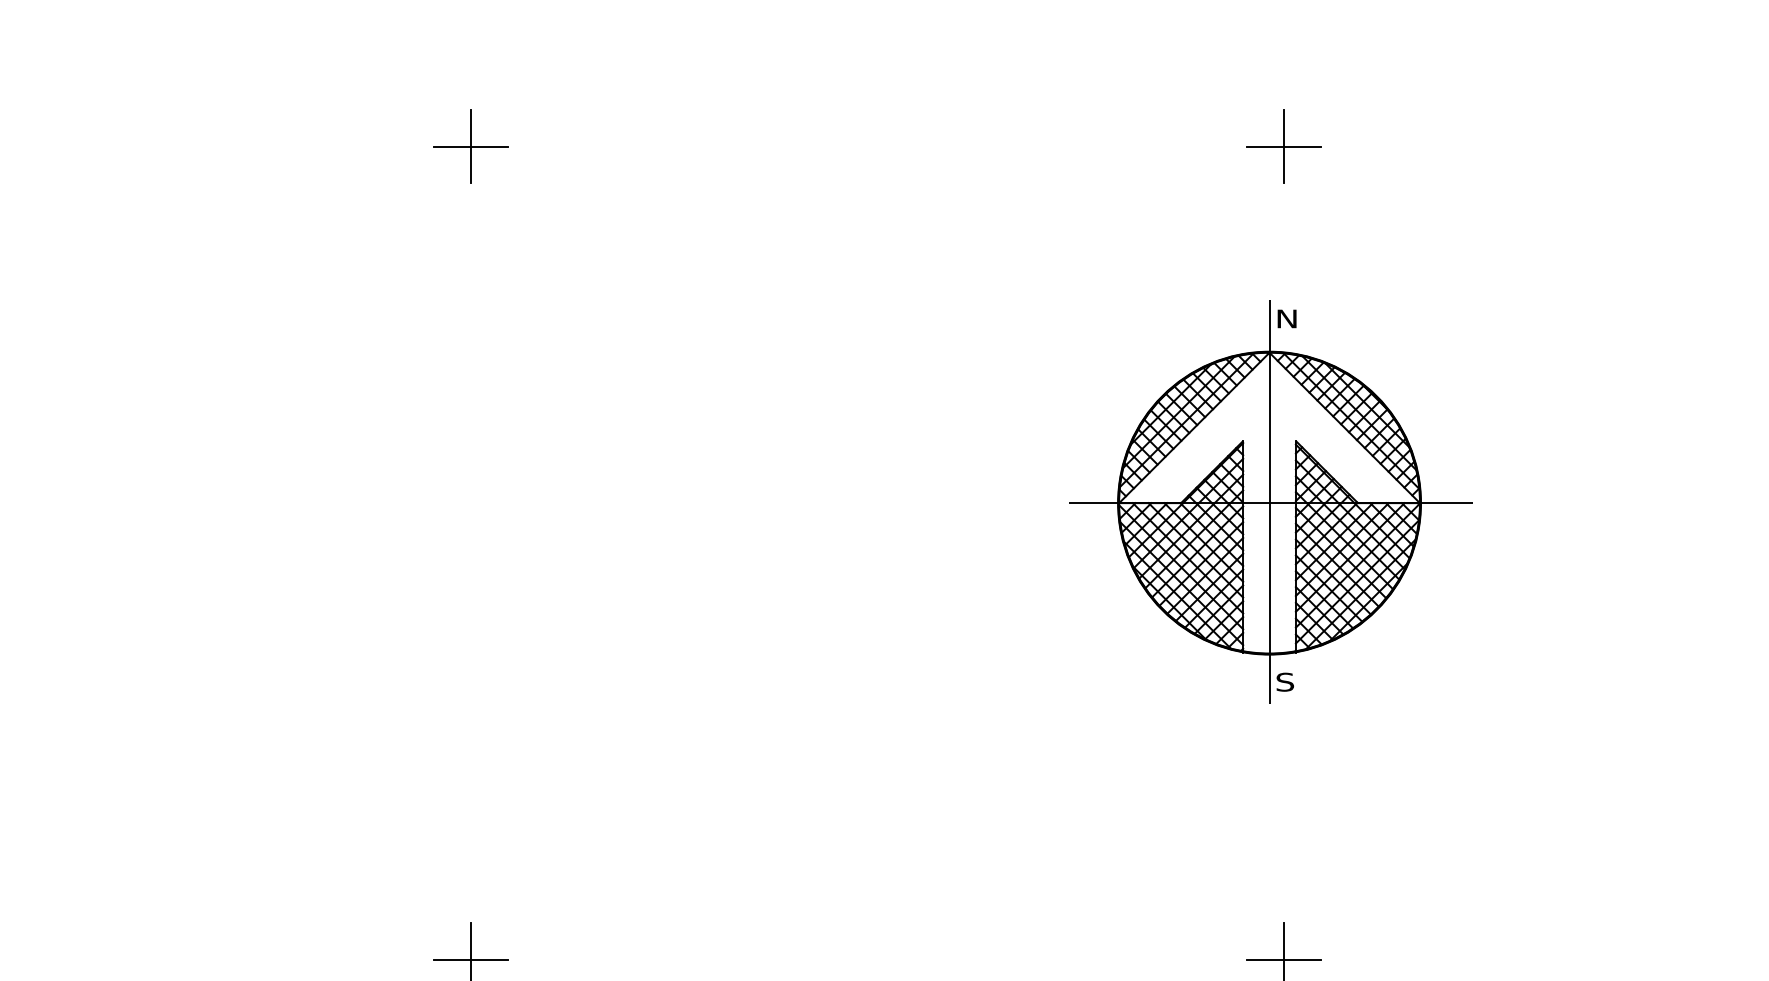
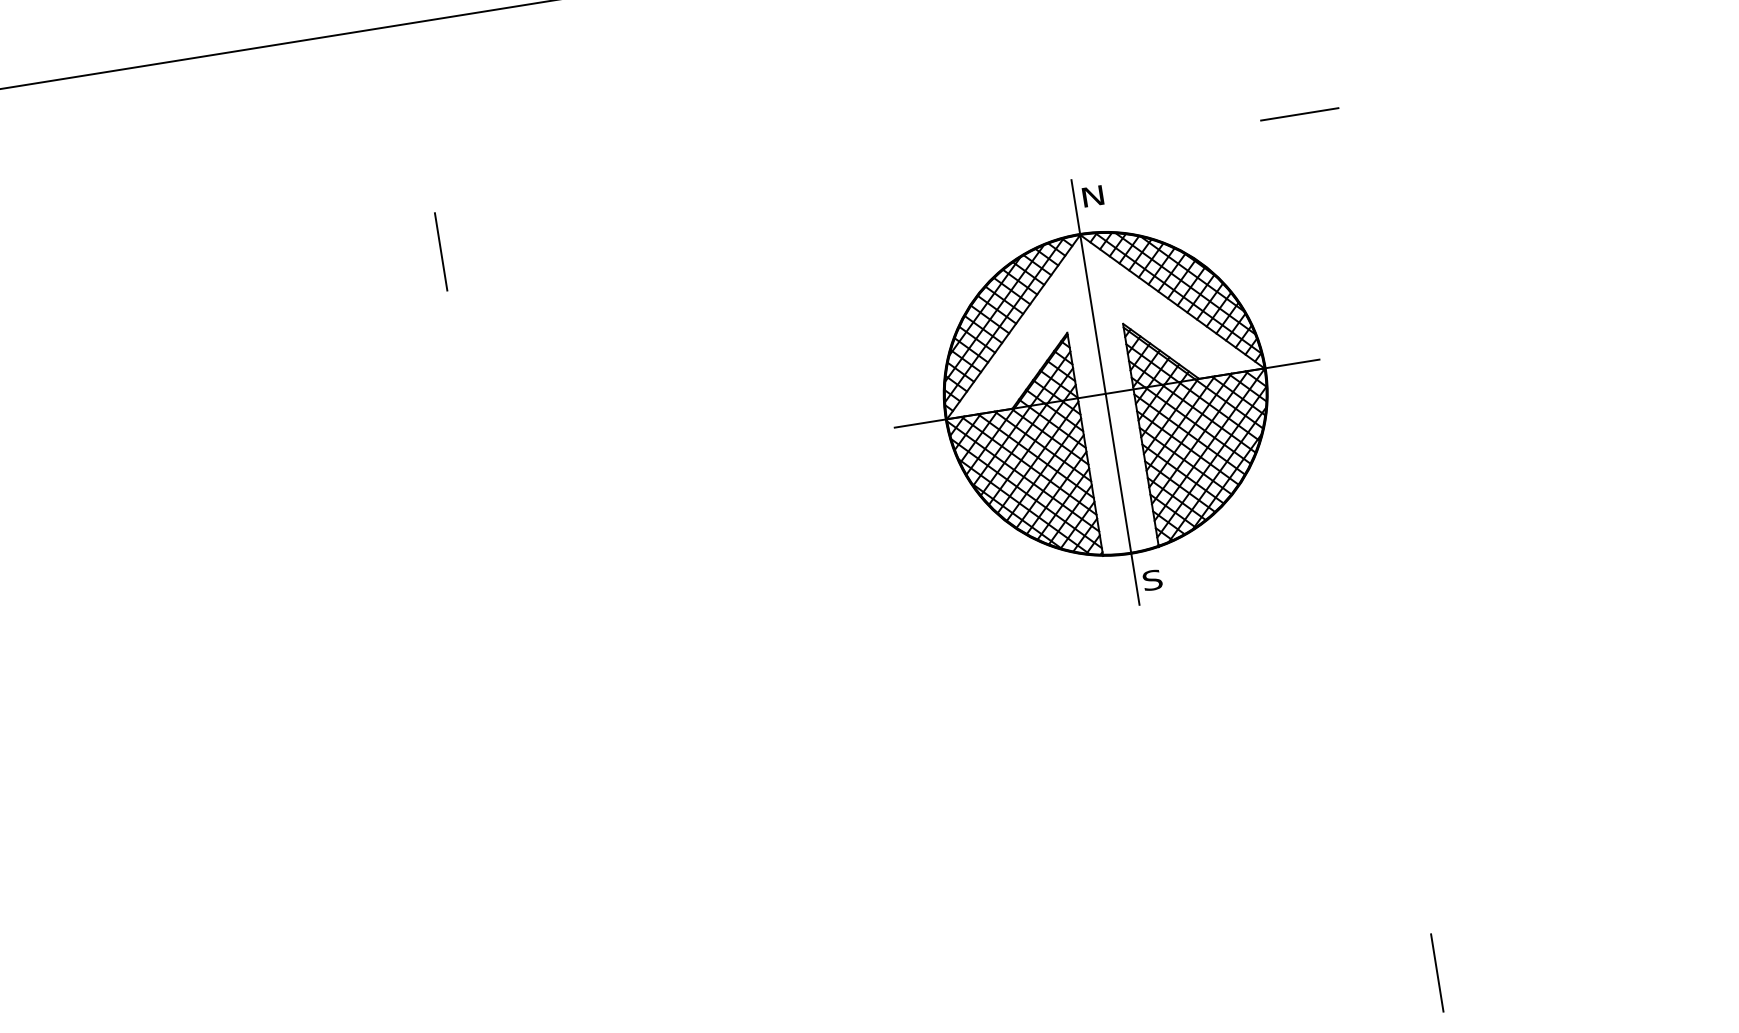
line: (470, 146) -> (440, 251), removed
line: (1284, 146) -> (1300, 113), removed
part: (1270, 501) -> (1106, 391), moved
line: (1283, 959) -> (1436, 972), removed

